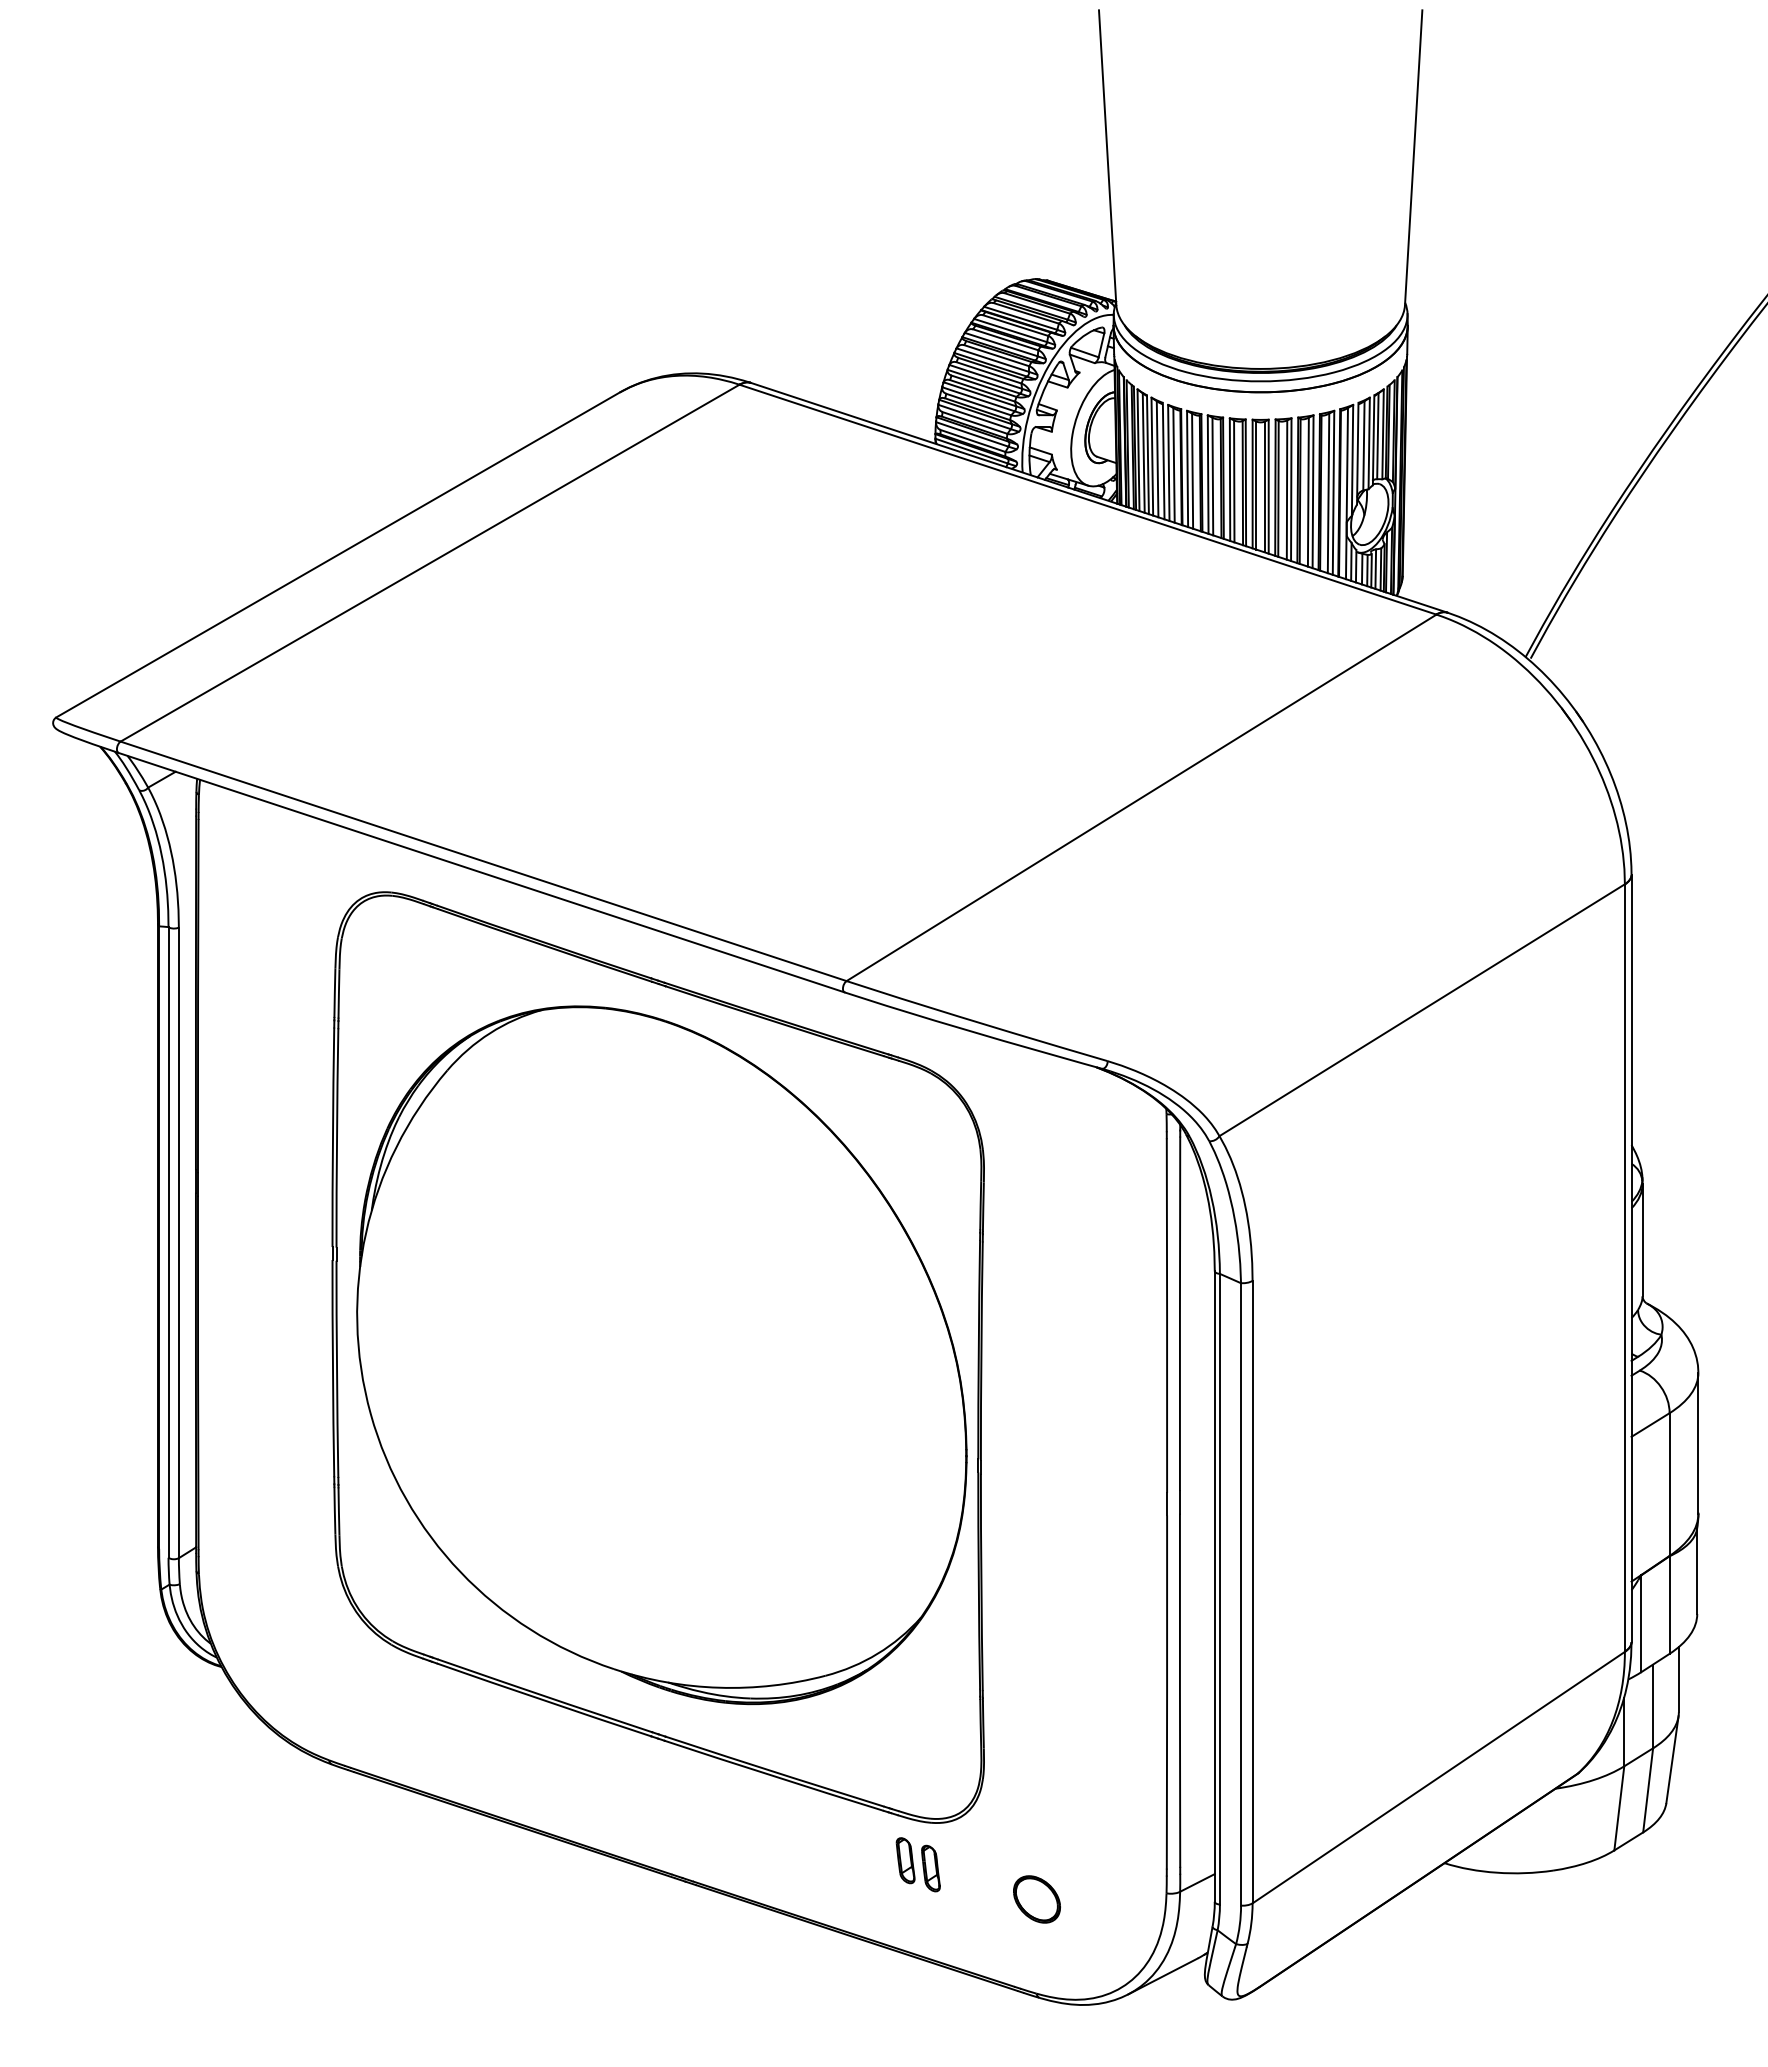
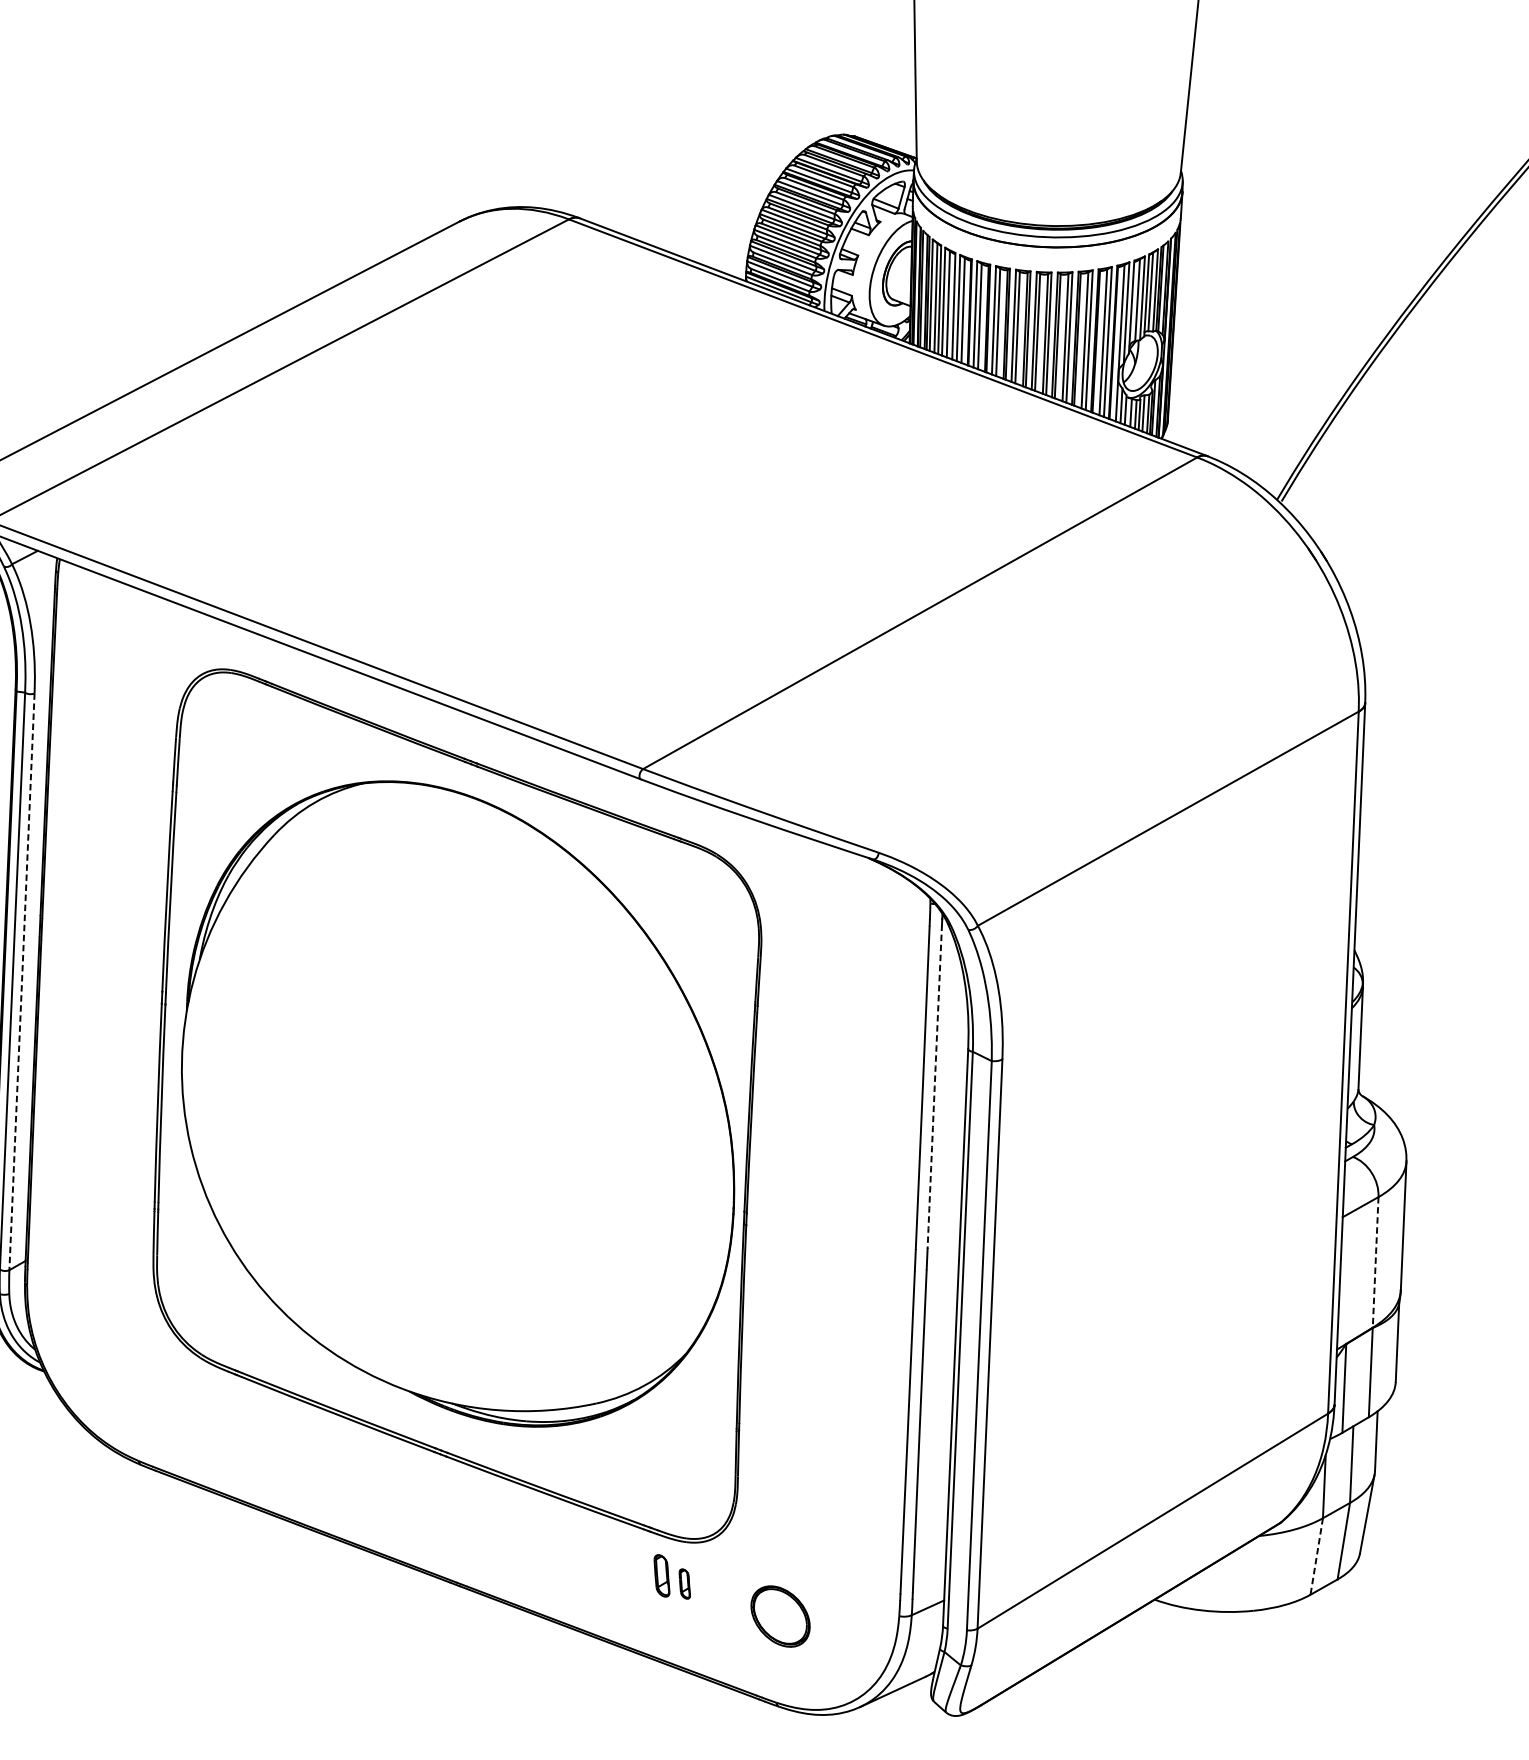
line: (178, 1243) -> (21, 982), solid -> dashed
arc: (1179, 1313) -> (934, 1086), solid -> dashed
line: (1669, 1485) -> (1375, 1263), solid -> dashed
line: (1619, 1808) -> (1316, 1556), solid -> dashed
part: (930, 1868) -> (684, 1583), size x0.7
part: (1036, 1899) -> (780, 1616), size x1.4

